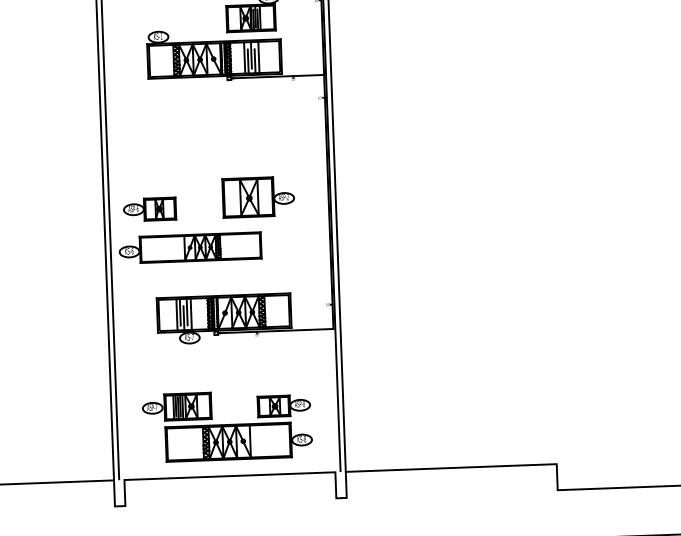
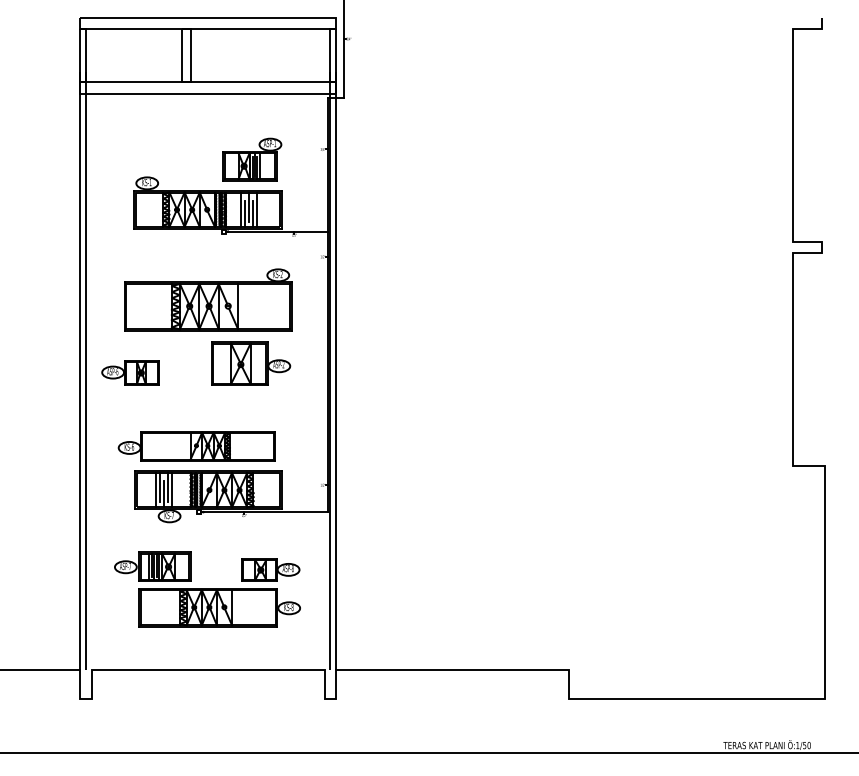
part: (217, 140) -> (208, 299), added
part: (190, 248) -> (196, 446), moved
part: (227, 425) -> (207, 589), moved

